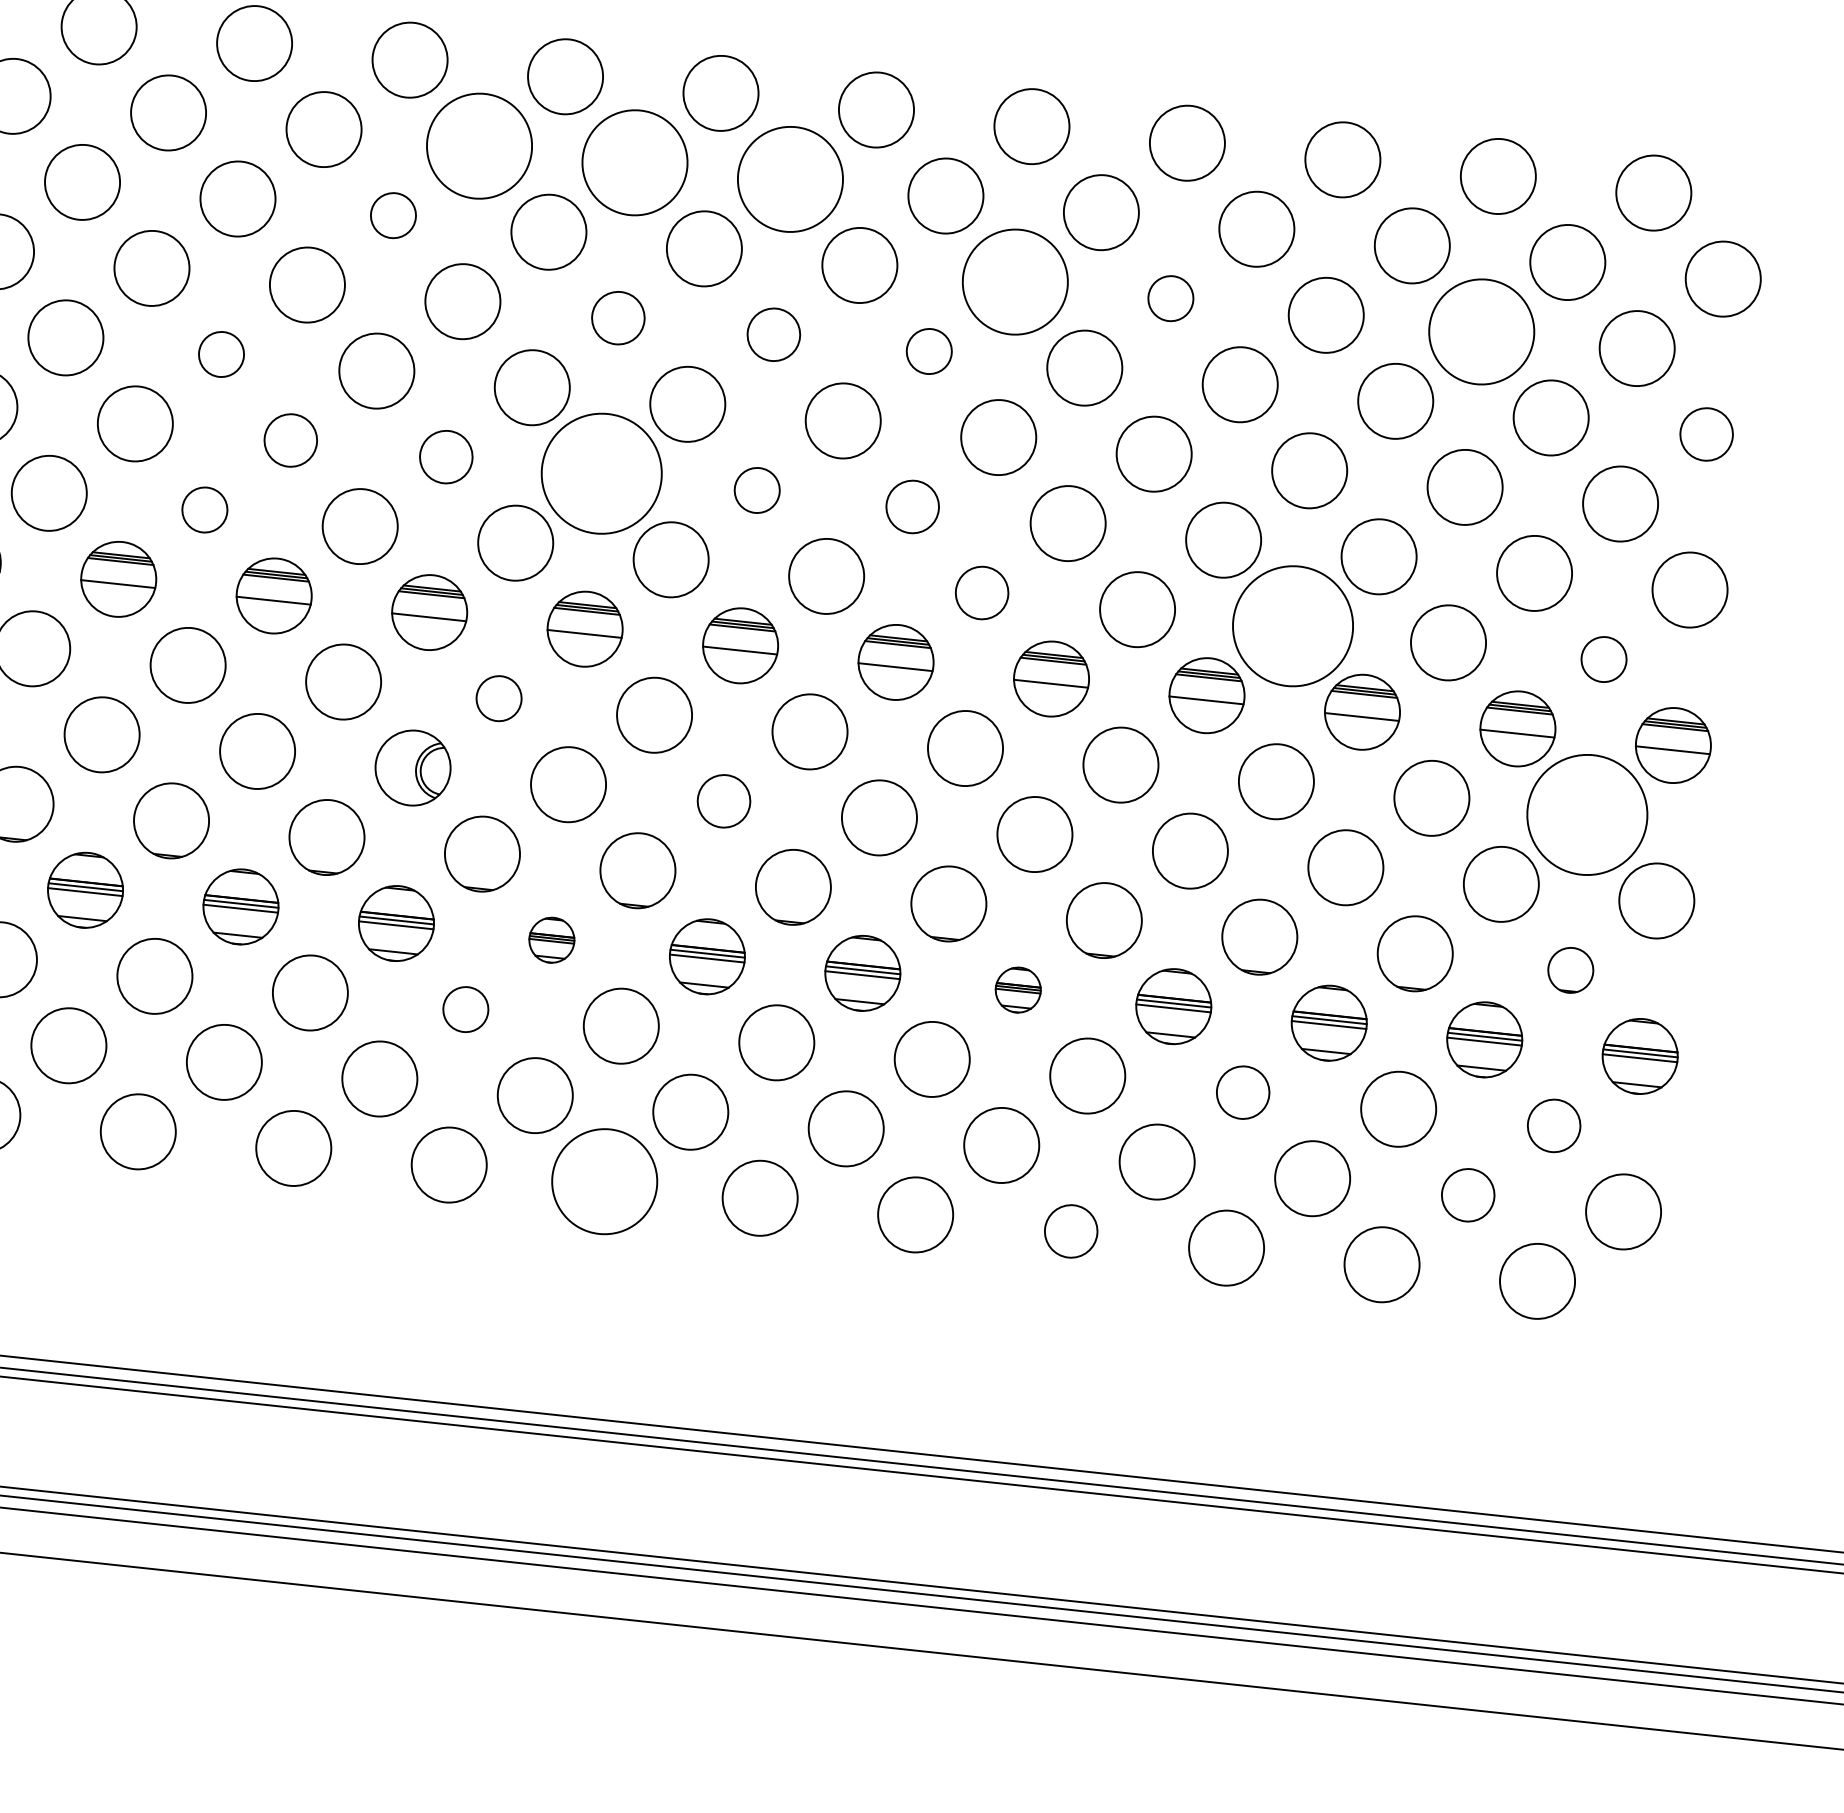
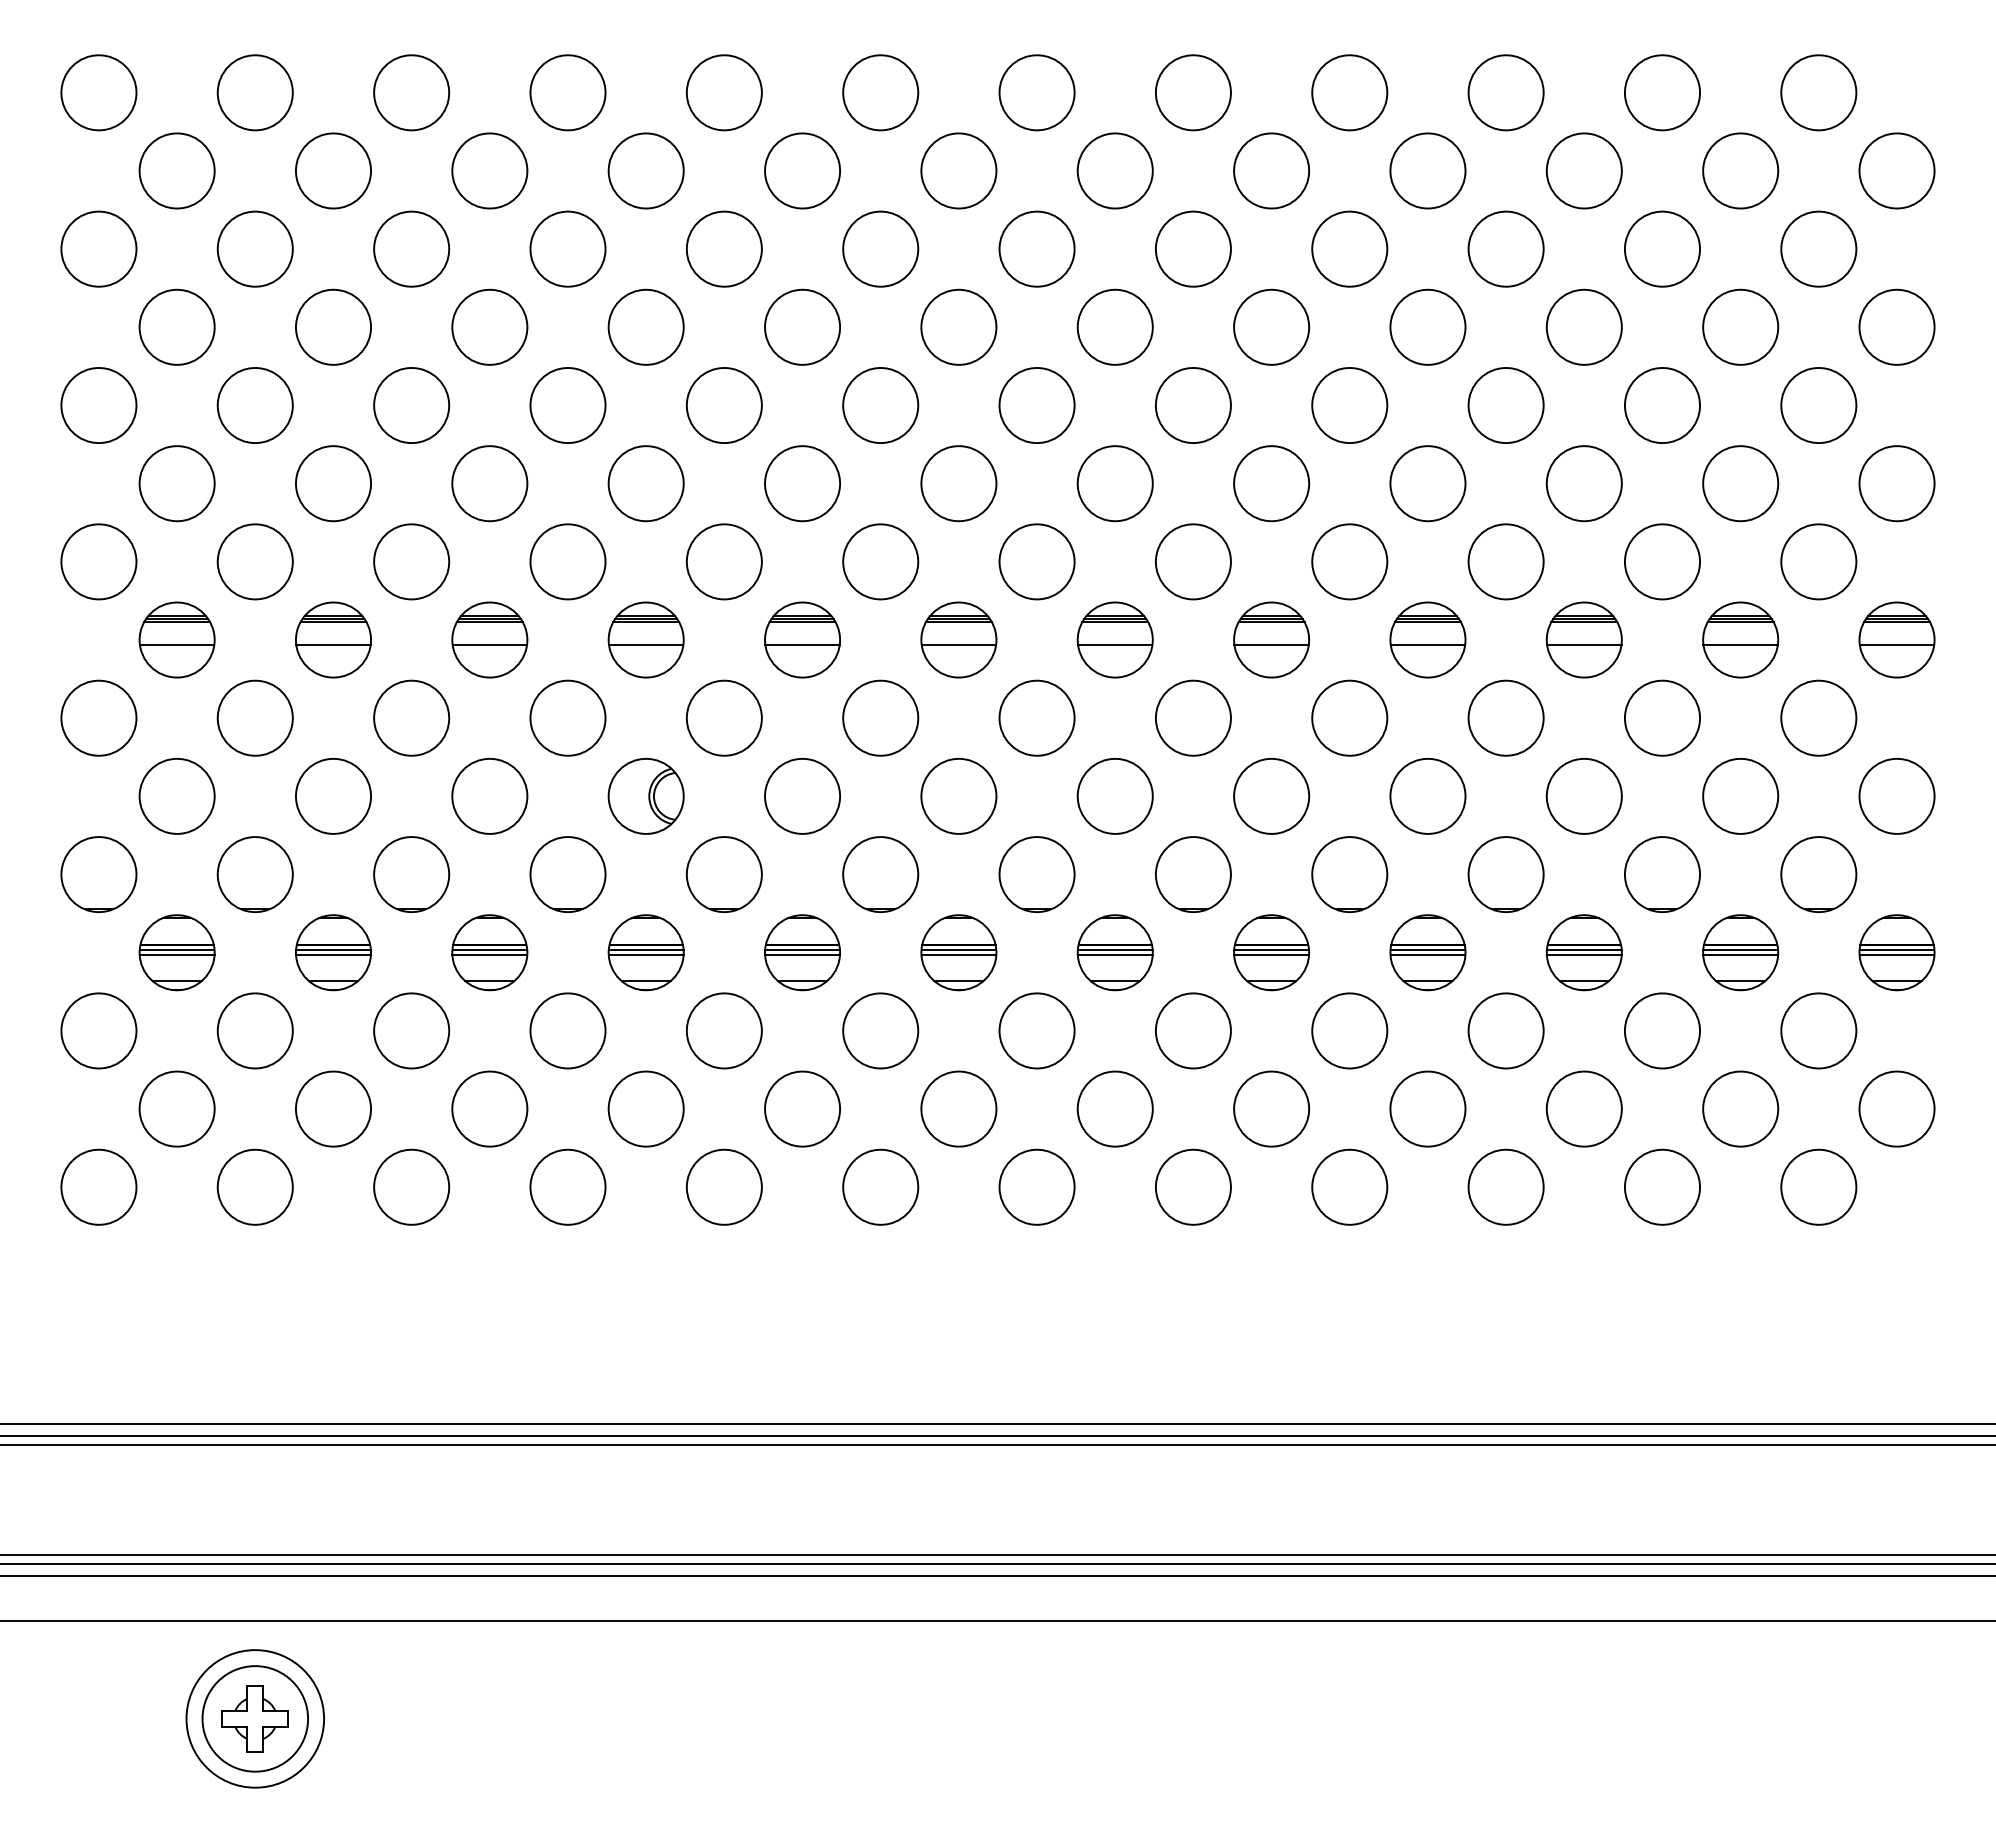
circle: (478, 145) -> (645, 170), size x0.71
circle: (634, 162) -> (802, 170), size x0.71
circle: (790, 178) -> (958, 170), size x0.71
circle: (393, 214) -> (567, 248), size x1.67
circle: (1014, 281) -> (1192, 248), size x0.71
circle: (1170, 298) -> (1349, 248), size x1.67
circle: (618, 317) -> (802, 326), size x1.43
circle: (1481, 331) -> (1662, 248), size x0.71
circle: (773, 334) -> (958, 326), size x1.43
circle: (928, 350) -> (1114, 326), size x1.67
circle: (221, 354) -> (411, 405), size x1.67
circle: (1706, 433) -> (1896, 326), size x1.43
circle: (290, 440) -> (489, 483), size x1.43
circle: (445, 456) -> (645, 483), size x1.43
circle: (601, 473) -> (802, 483), size x0.62
circle: (756, 490) -> (958, 483), size x1.67
circle: (911, 506) -> (1114, 483), size x1.43
circle: (204, 509) -> (411, 561), size x1.67
circle: (981, 592) -> (1192, 561), size x1.43
circle: (1292, 625) -> (1505, 561), size x0.62
circle: (1603, 659) -> (1818, 561), size x1.67
circle: (498, 697) -> (723, 717), size x1.67
circle: (723, 801) -> (958, 796), size x1.43
circle: (1587, 814) -> (1818, 717), size x0.62
part: (551, 939) -> (802, 952), size x1.67
part: (1570, 970) -> (1818, 874), size x1.67
part: (1018, 989) -> (1271, 952), size x1.67
circle: (465, 1009) -> (723, 1030), size x1.67
circle: (1242, 1092) -> (1505, 1030), size x1.43
circle: (1553, 1125) -> (1818, 1030), size x1.43
circle: (604, 1180) -> (880, 1186), size x0.71
circle: (1468, 1194) -> (1740, 1108), size x1.43
circle: (1070, 1230) -> (1349, 1186), size x1.43

